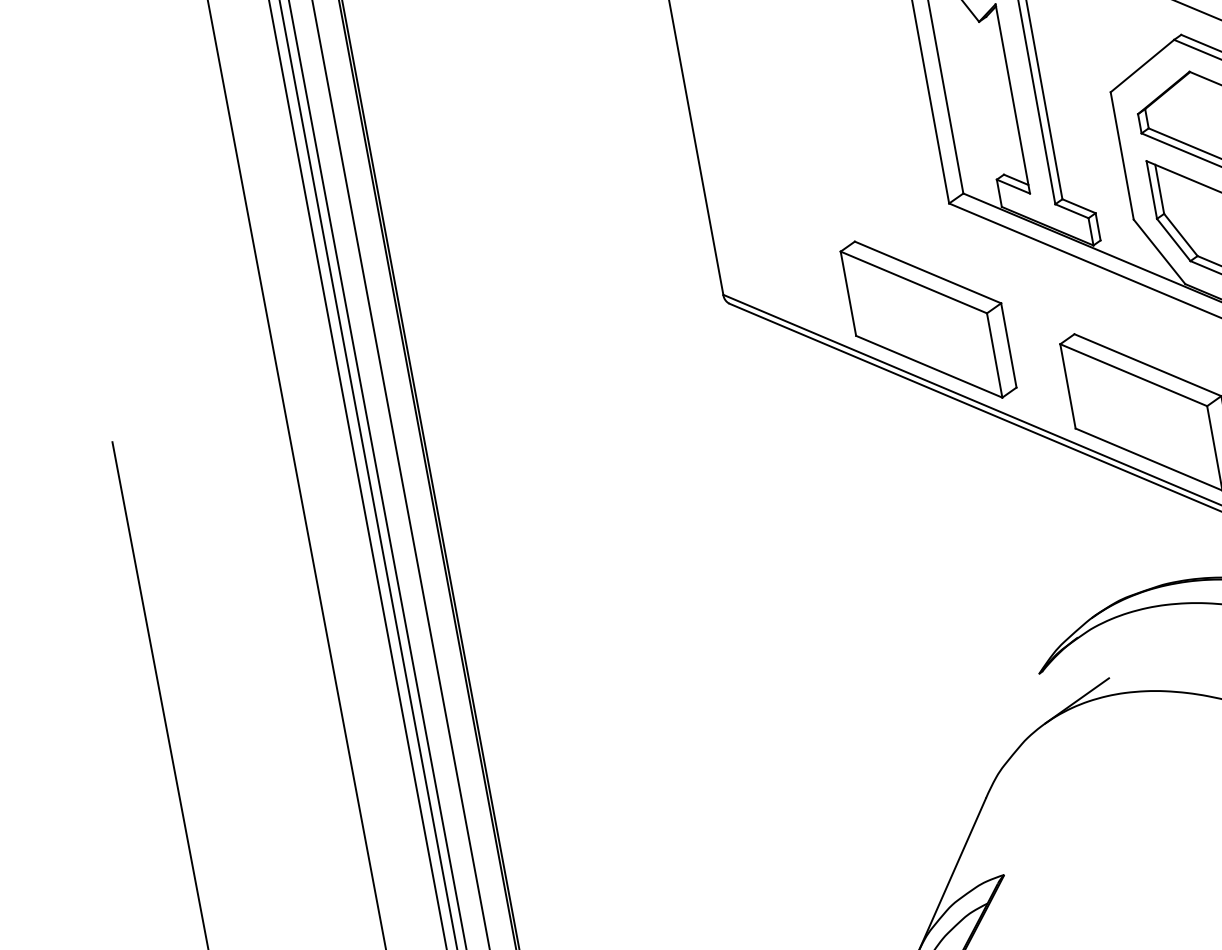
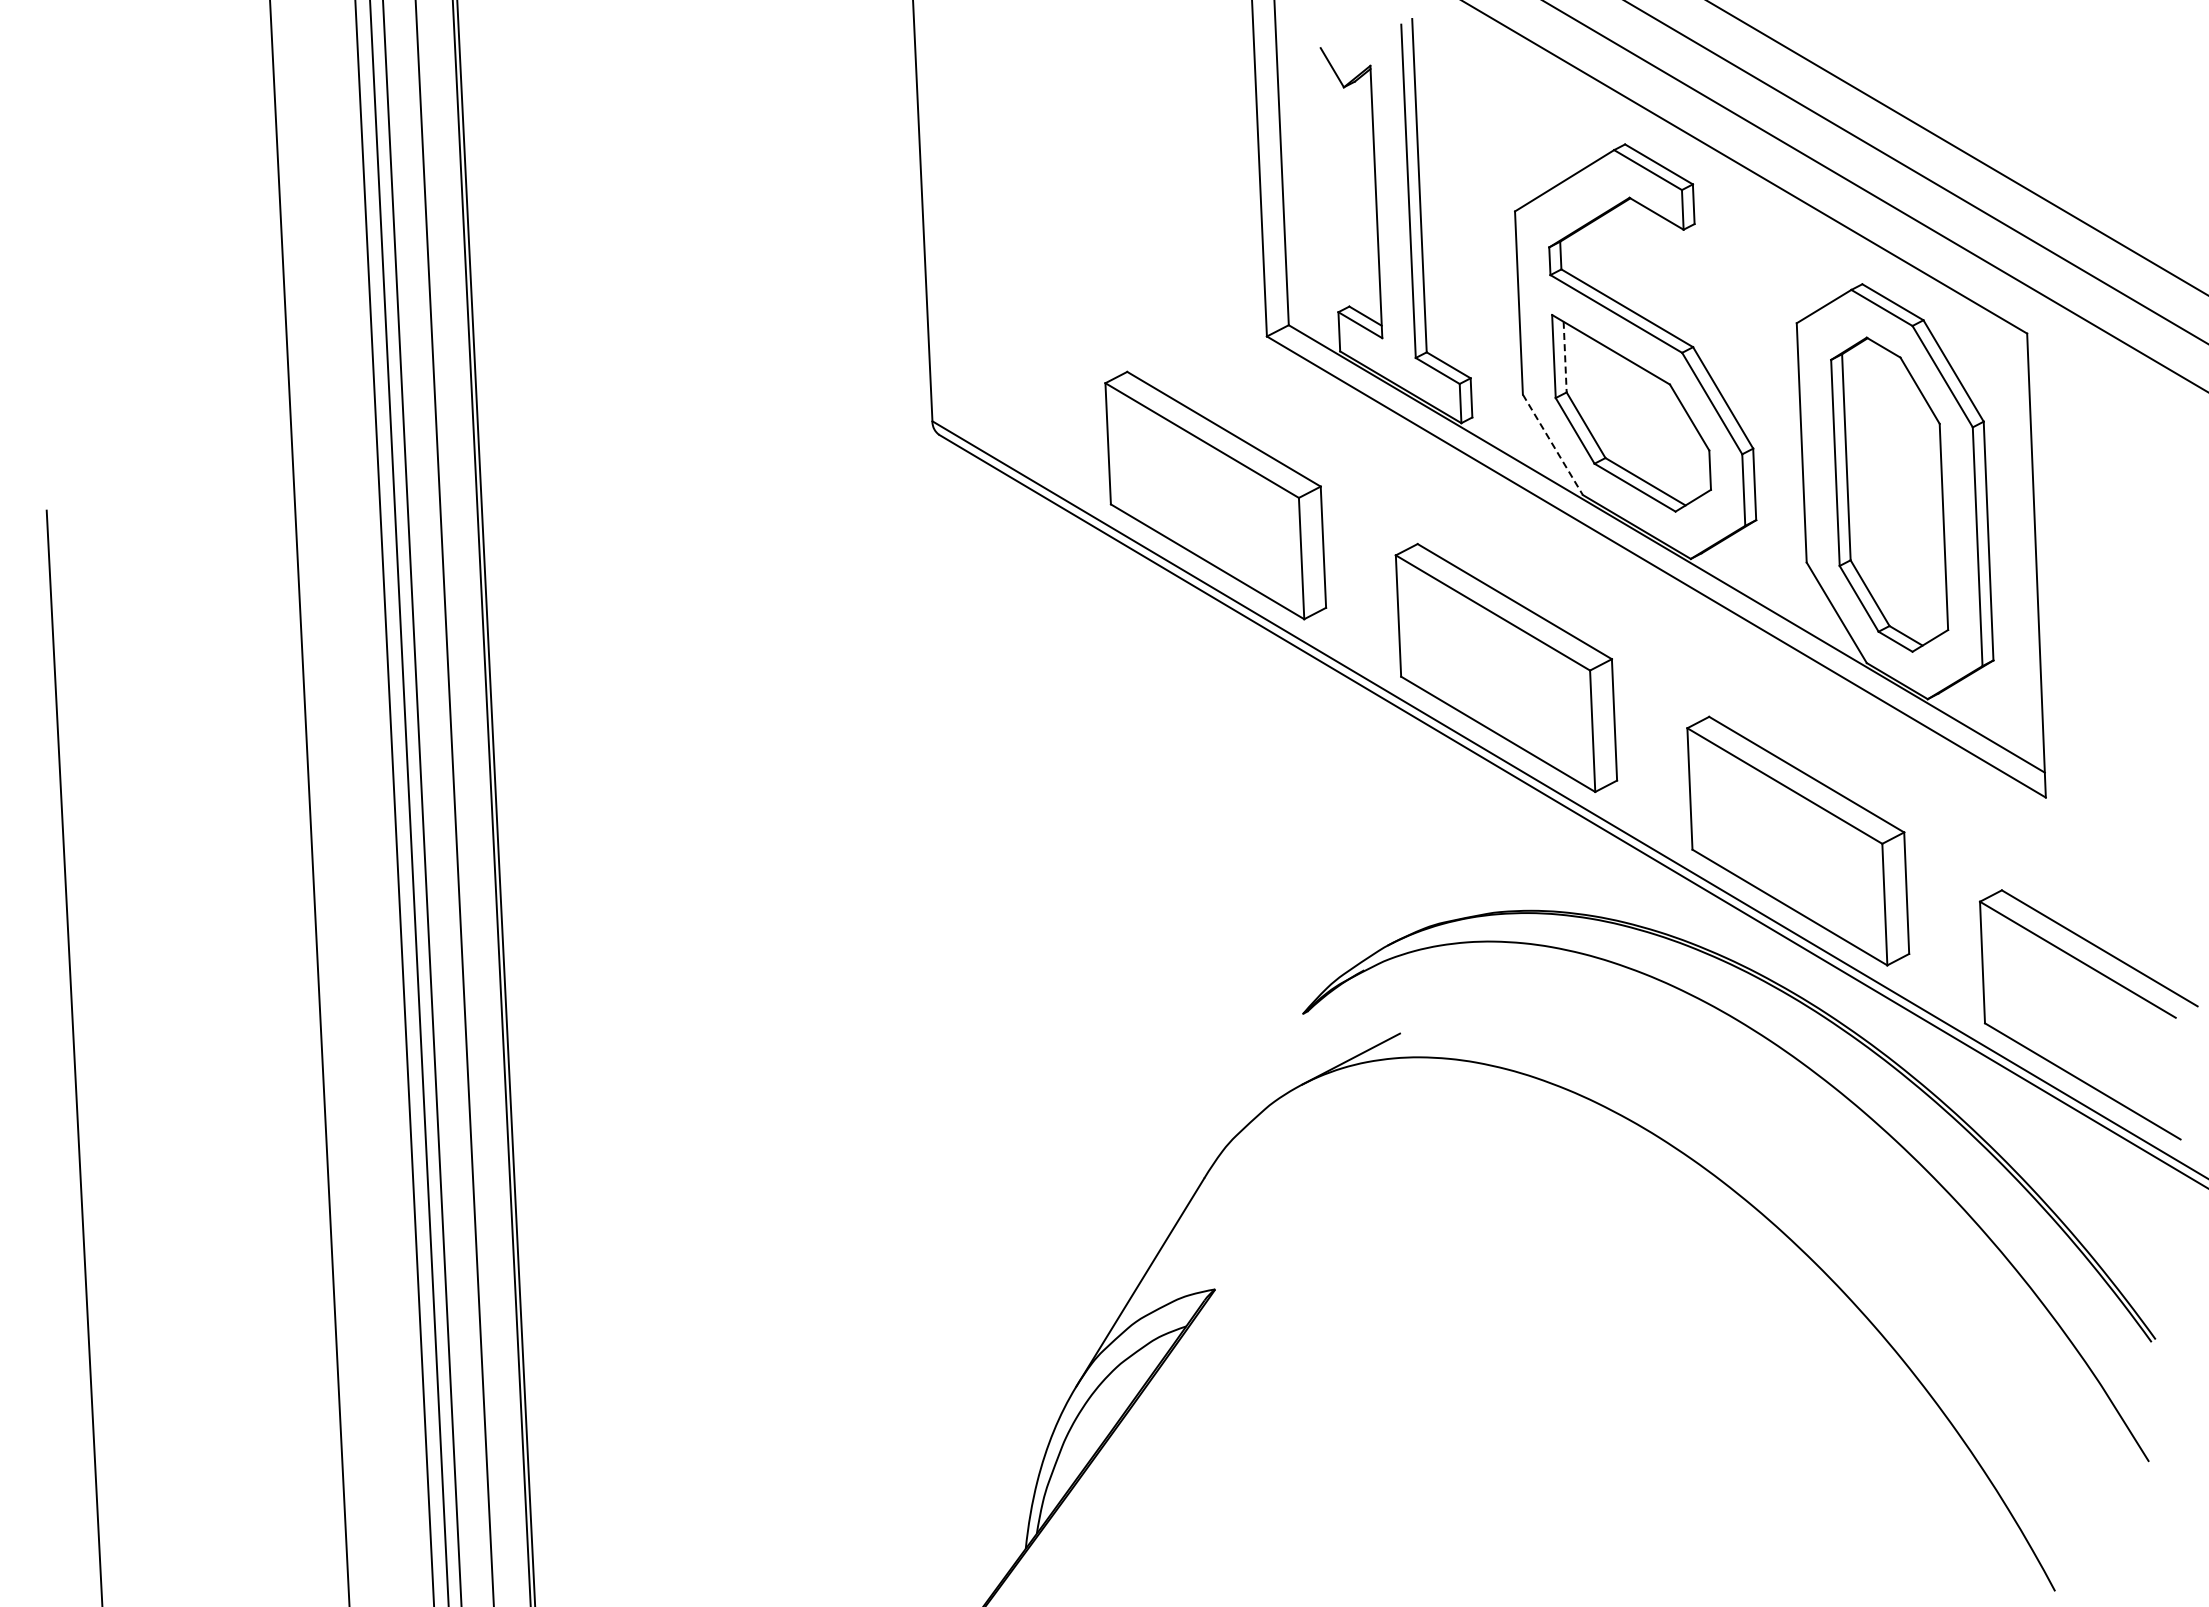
line: (1159, 189) -> (1565, 357), solid -> dashed
line: (1160, 252) -> (1553, 445), solid -> dashed

